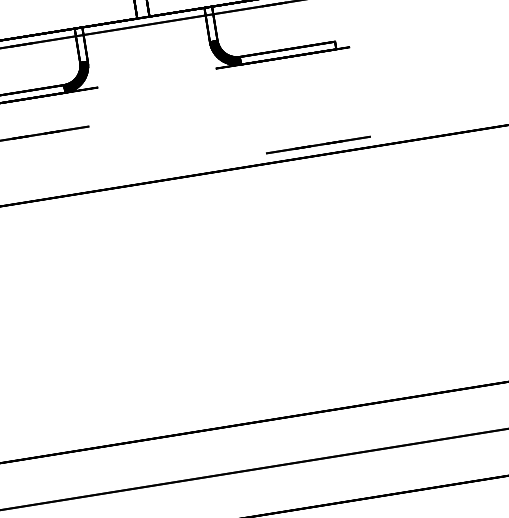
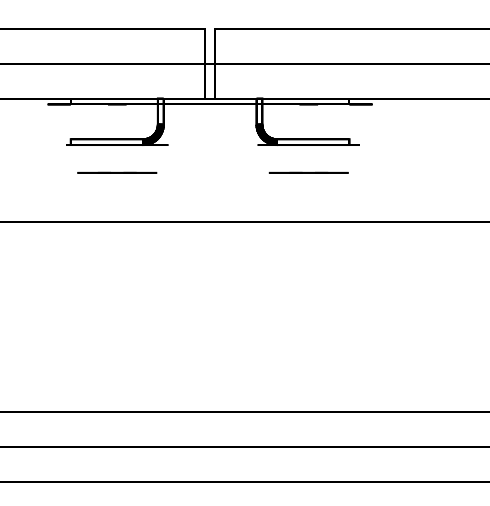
line: (317, 144) -> (308, 172), moved

